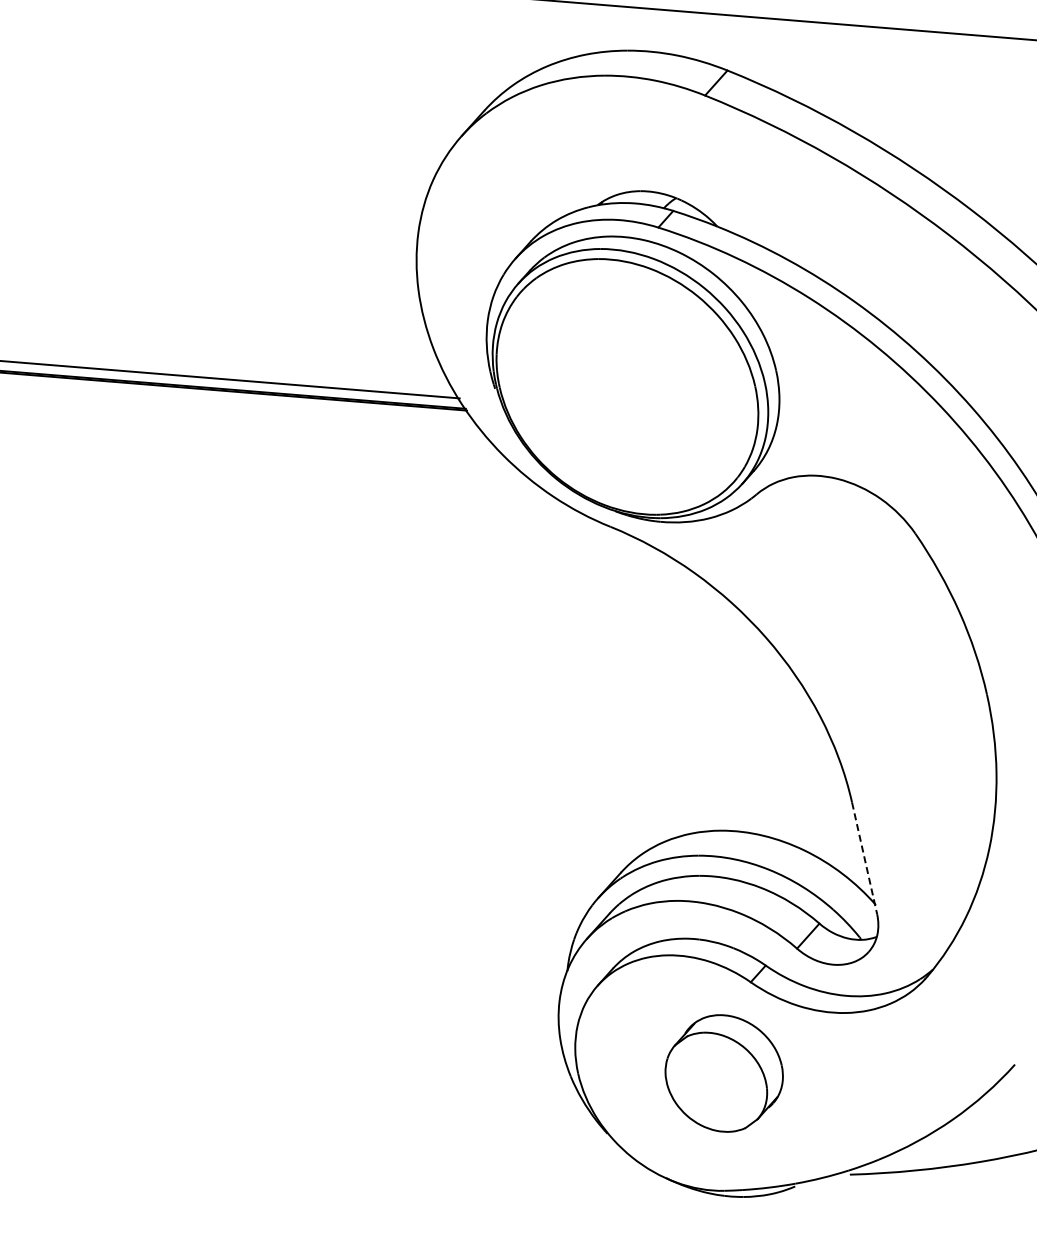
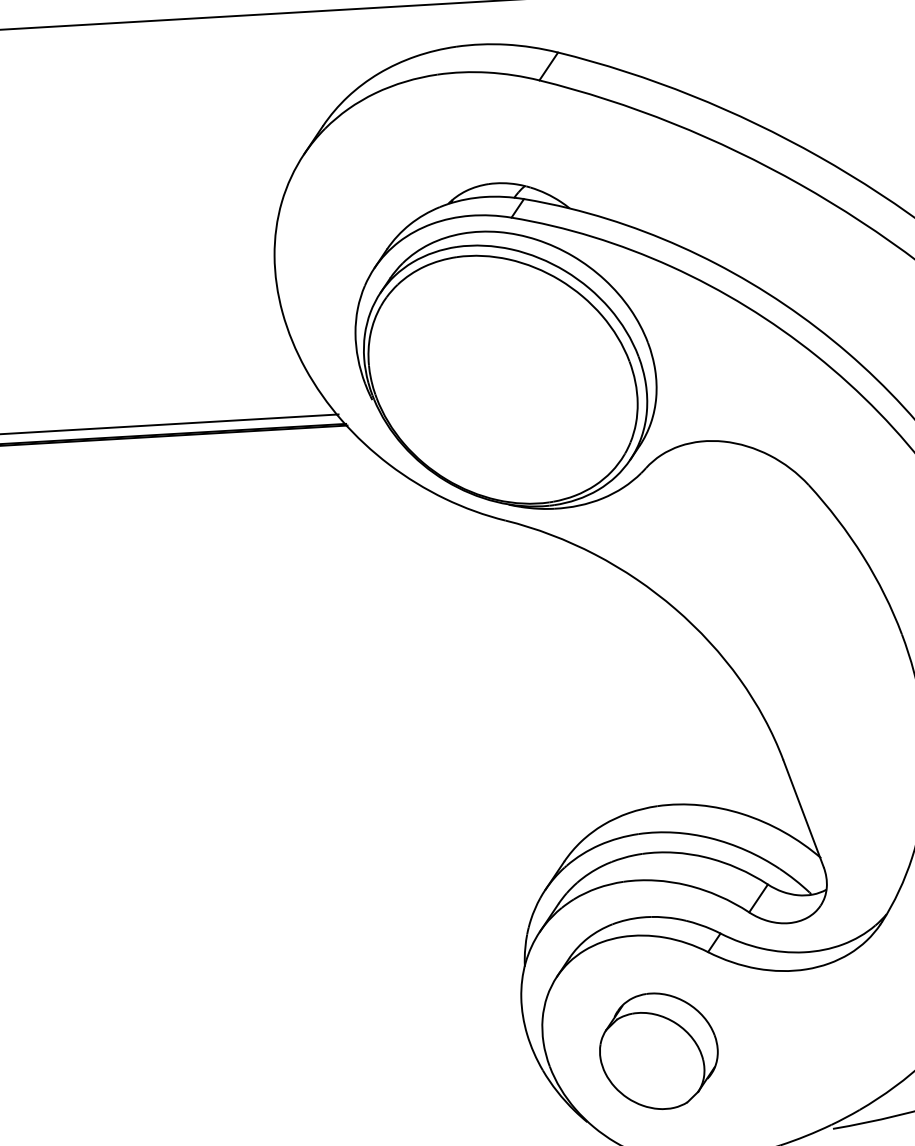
line: (864, 858) -> (803, 813), dashed -> solid
part: (723, 1073) -> (658, 1051), moved

